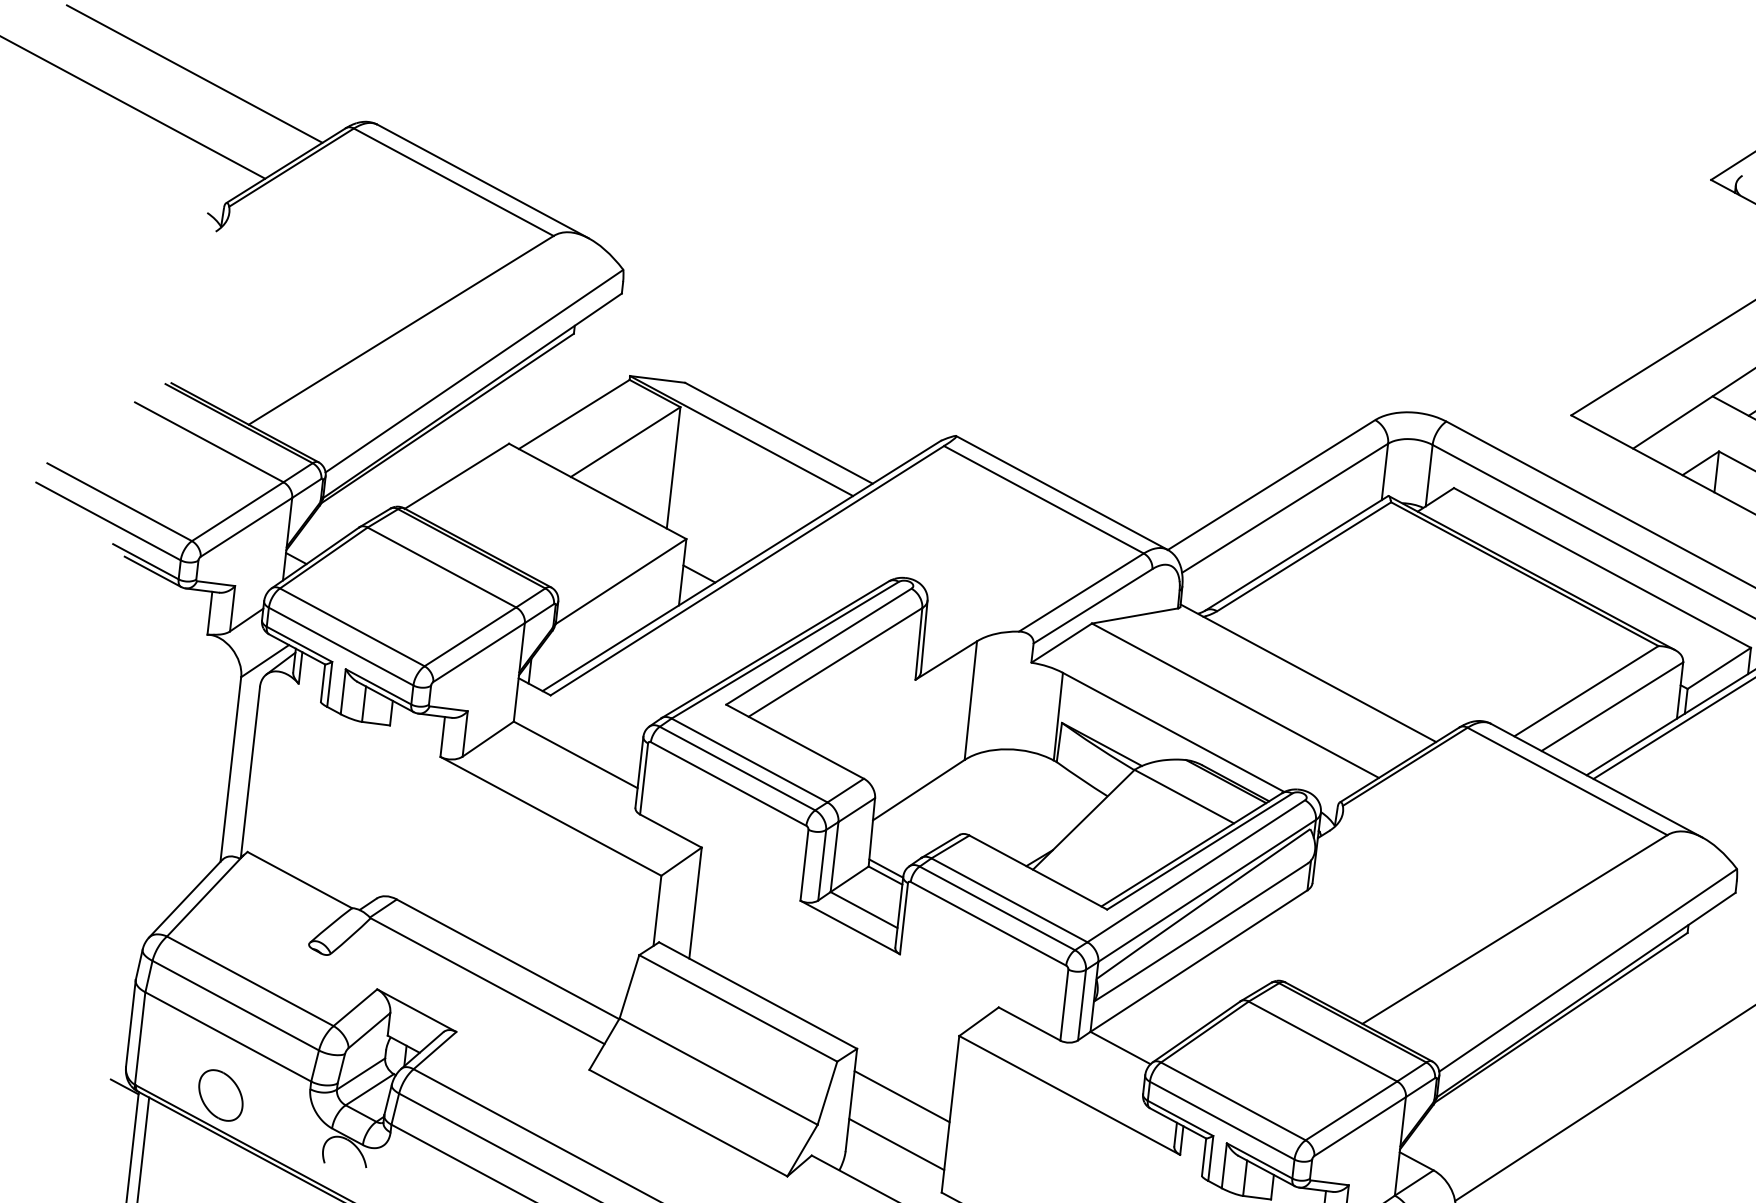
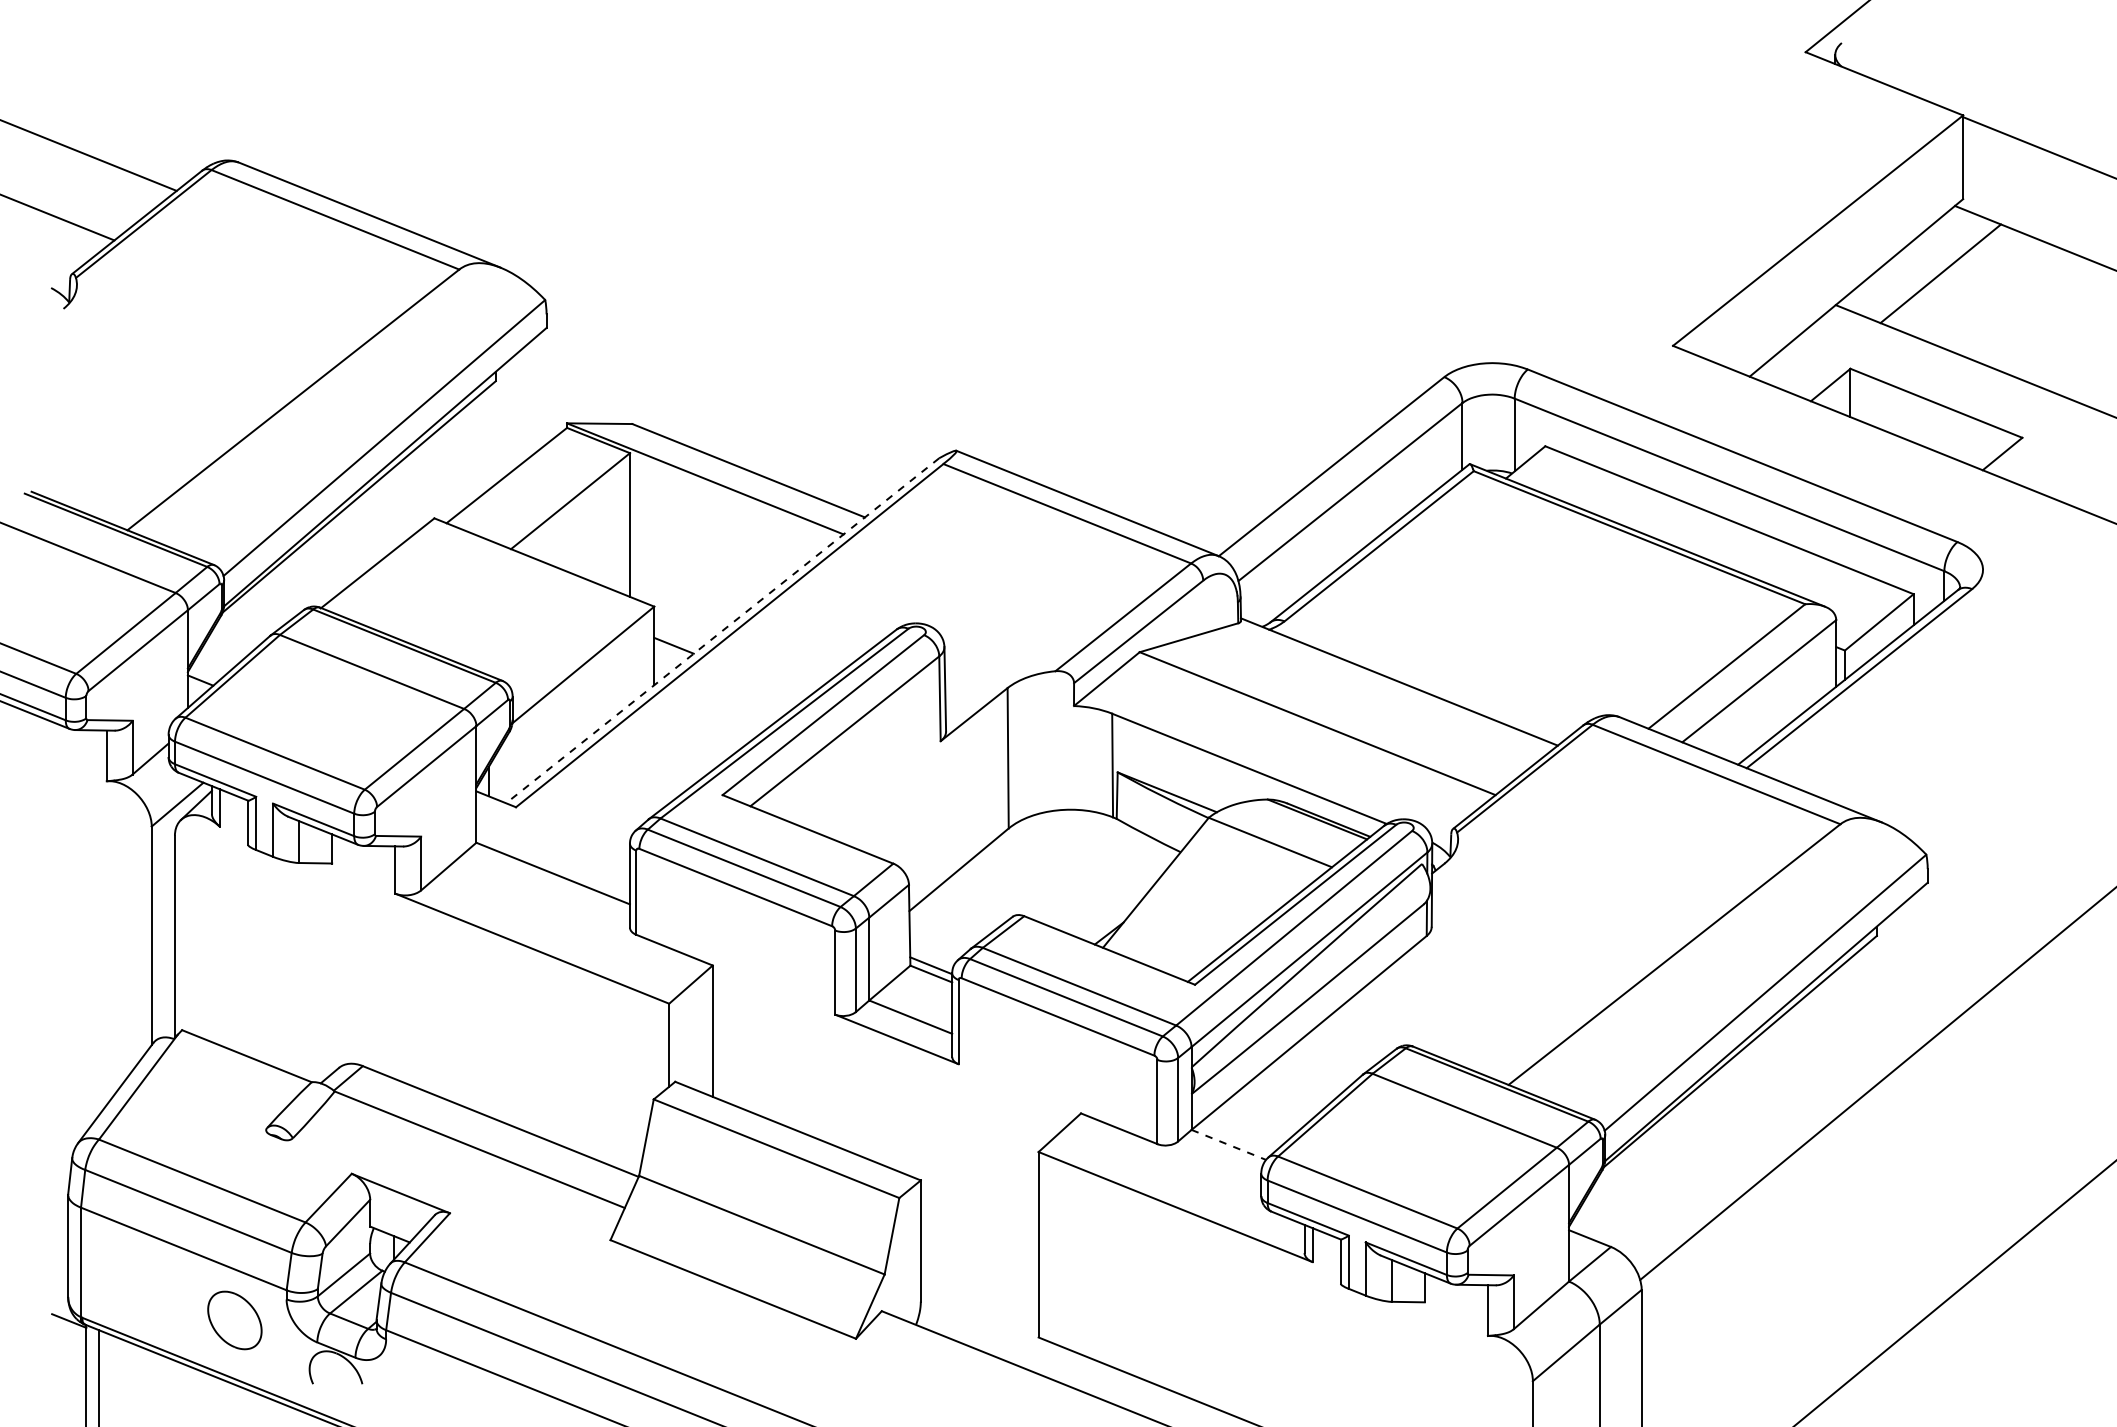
line: (741, 565) -> (722, 630), solid -> dashed
line: (1121, 1048) -> (1229, 1145), solid -> dashed
part: (220, 1095) -> (234, 1320), moved
line: (901, 1096) -> (979, 1230), removed
line: (896, 1143) -> (979, 1286), removed

